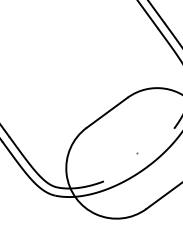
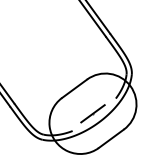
line: (136, 152) -> (92, 113), added

